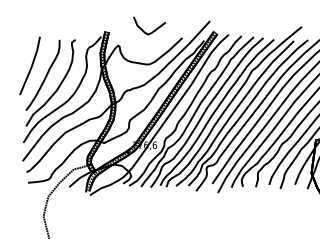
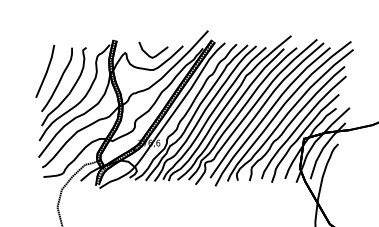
curve: (154, 29) -> (157, 53), moved

